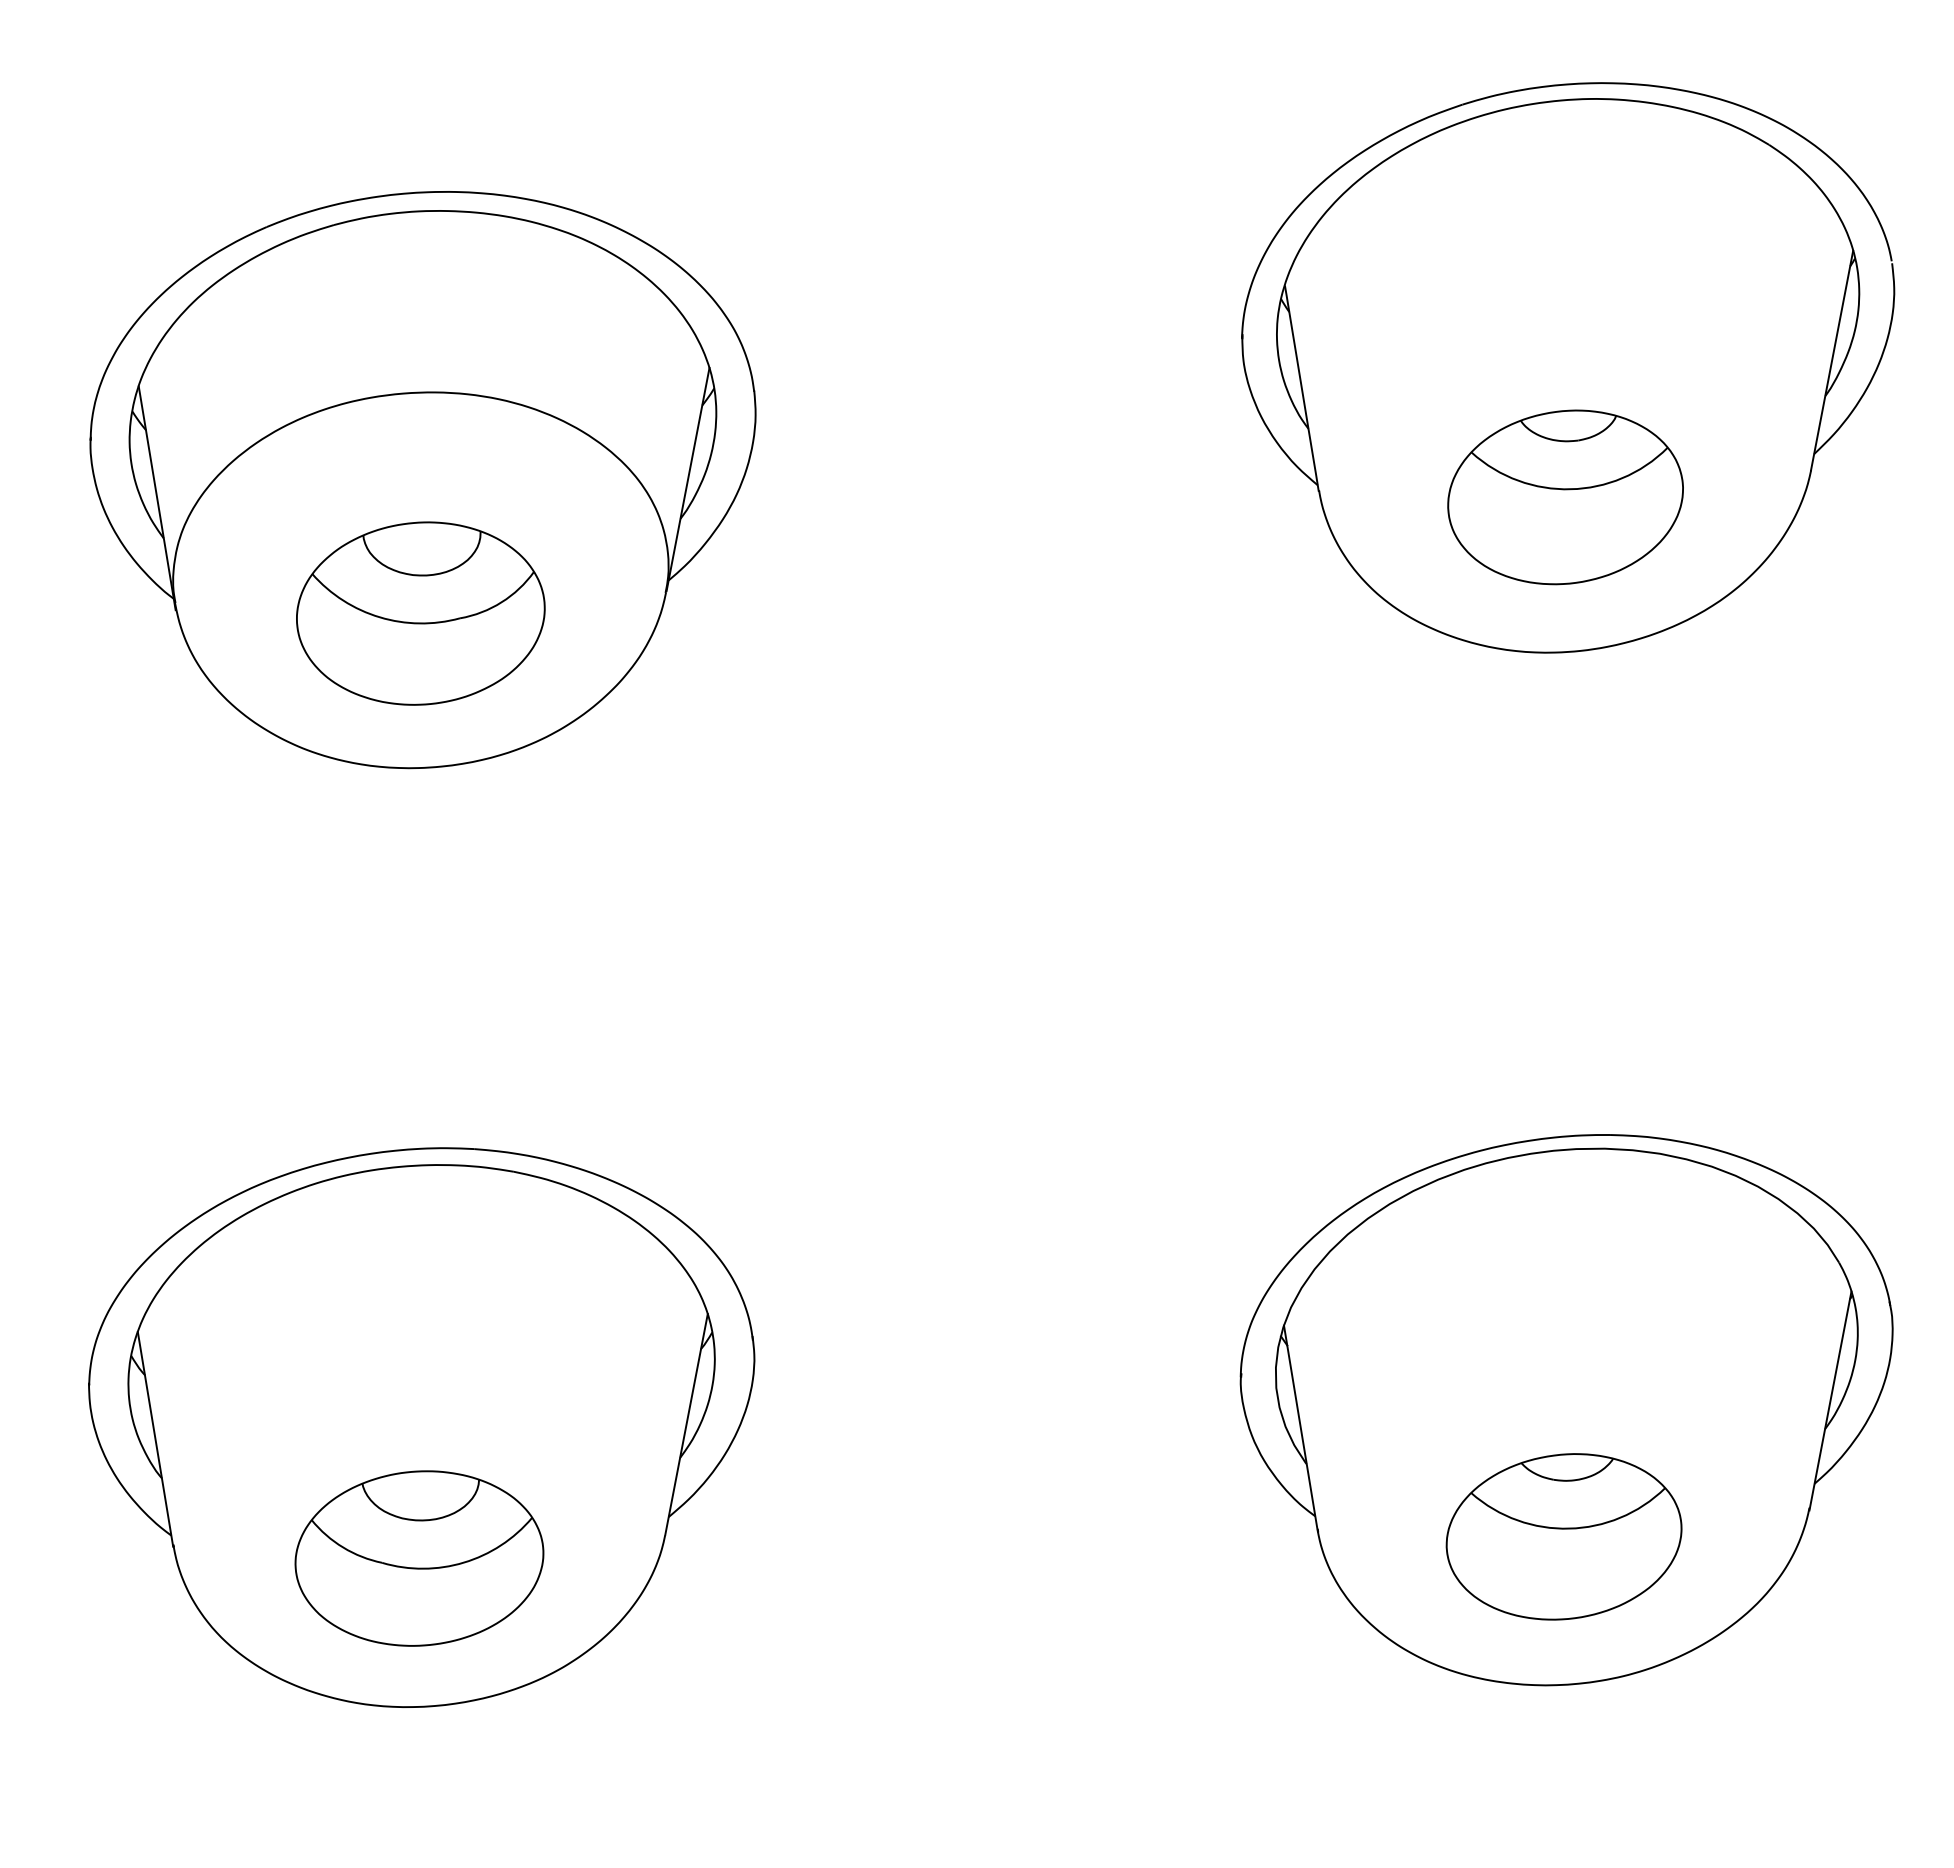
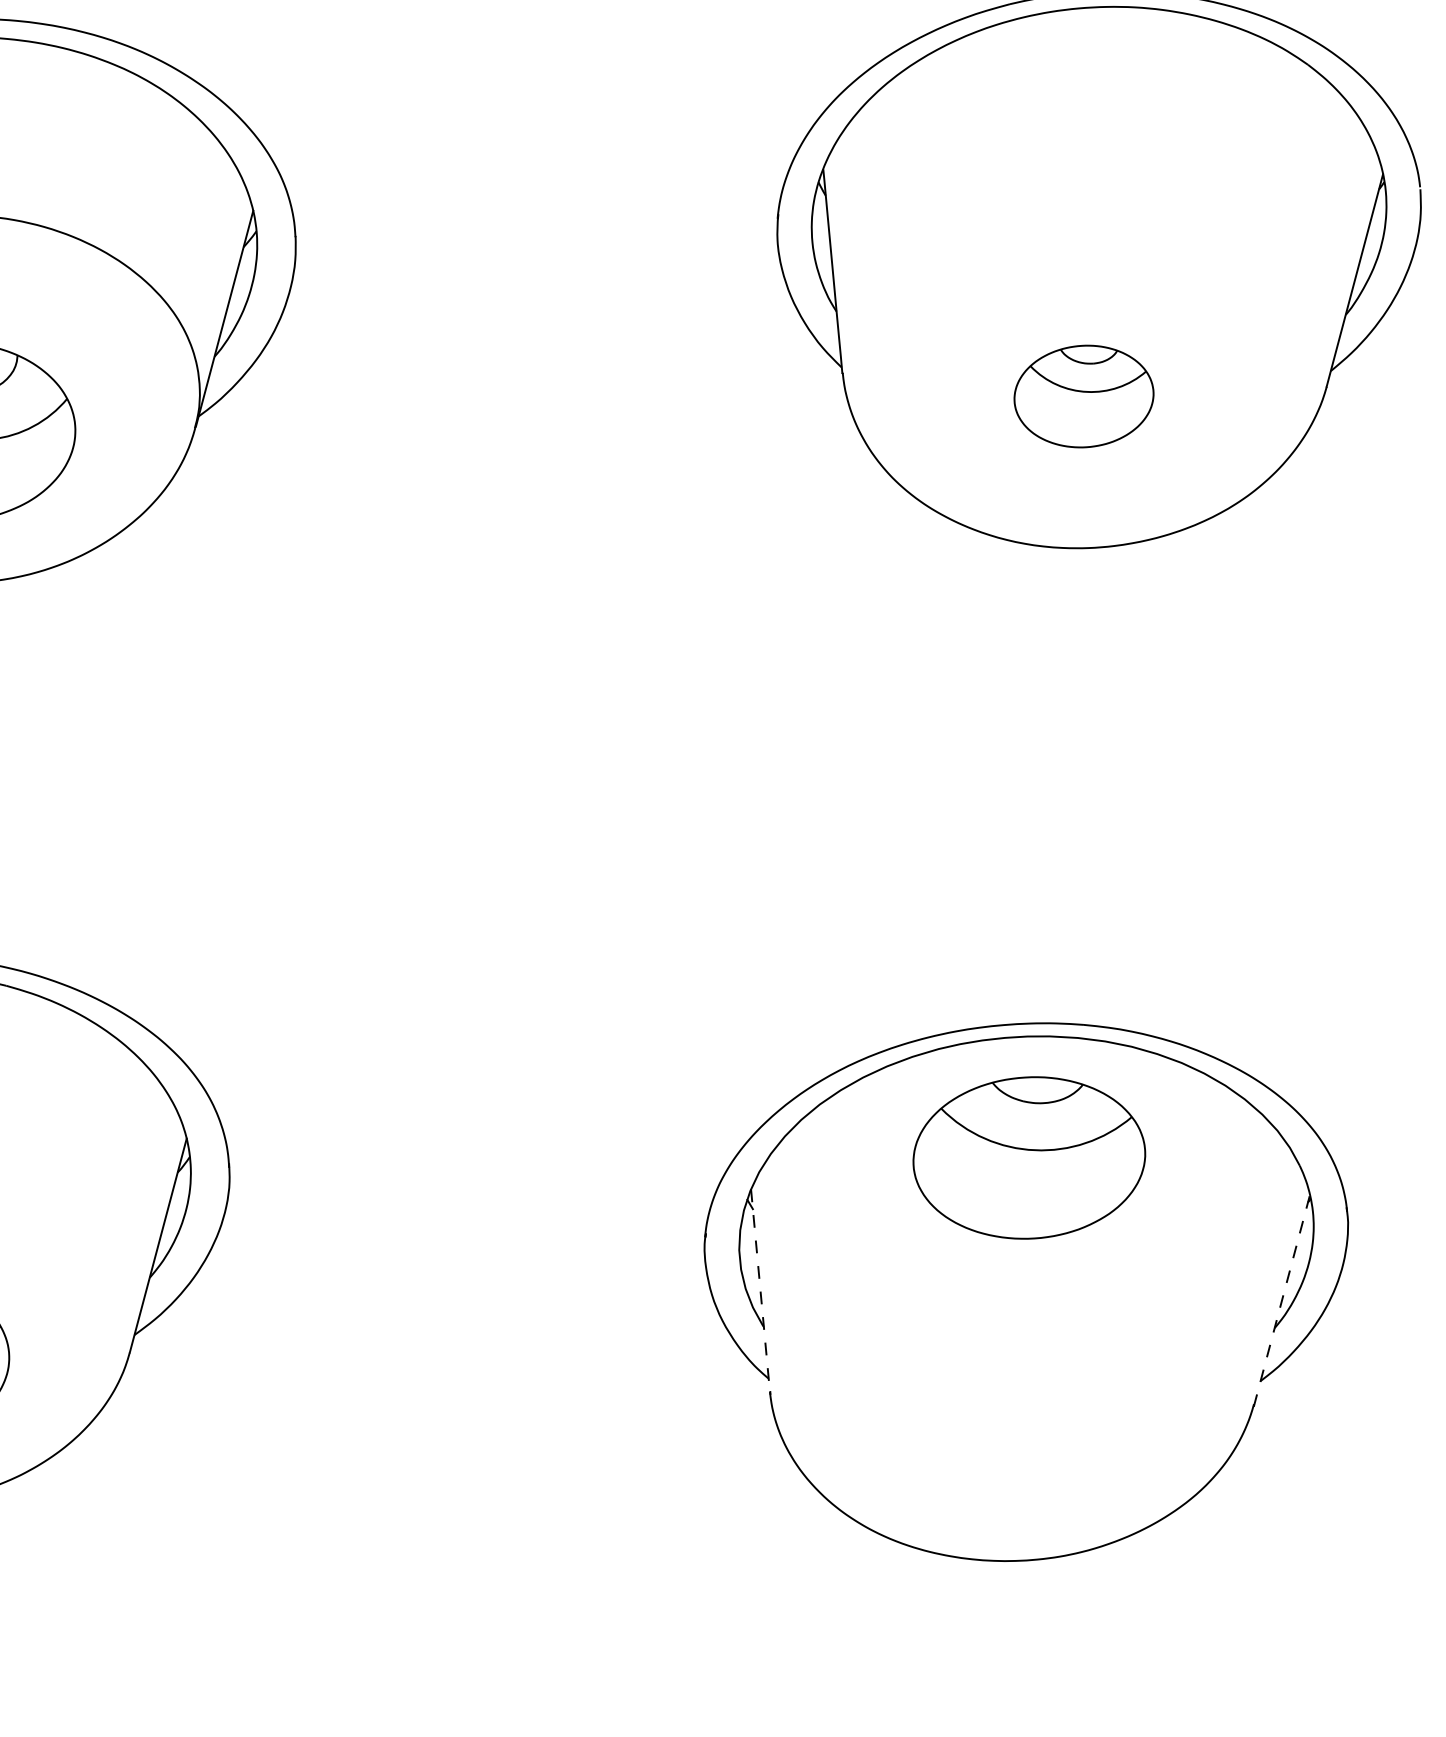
part: (1565, 497) -> (1083, 396), size x0.6
line: (1830, 1400) -> (1281, 1300), solid -> dashed
line: (1300, 1427) -> (760, 1290), solid -> dashed
part: (1563, 1536) -> (1028, 1157), moved

